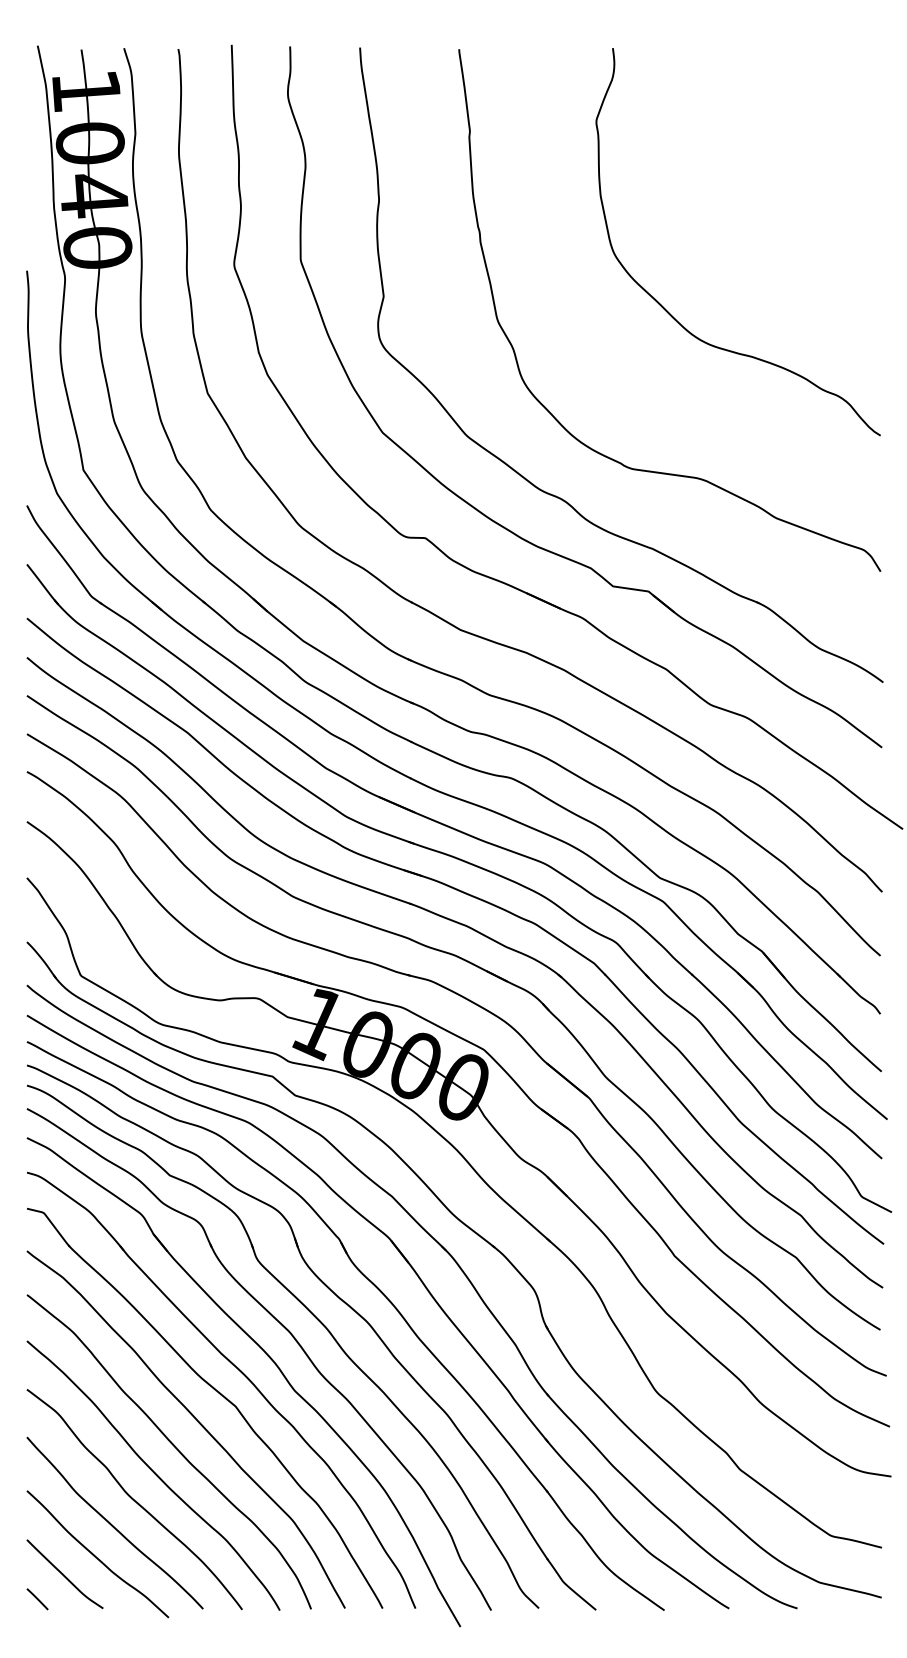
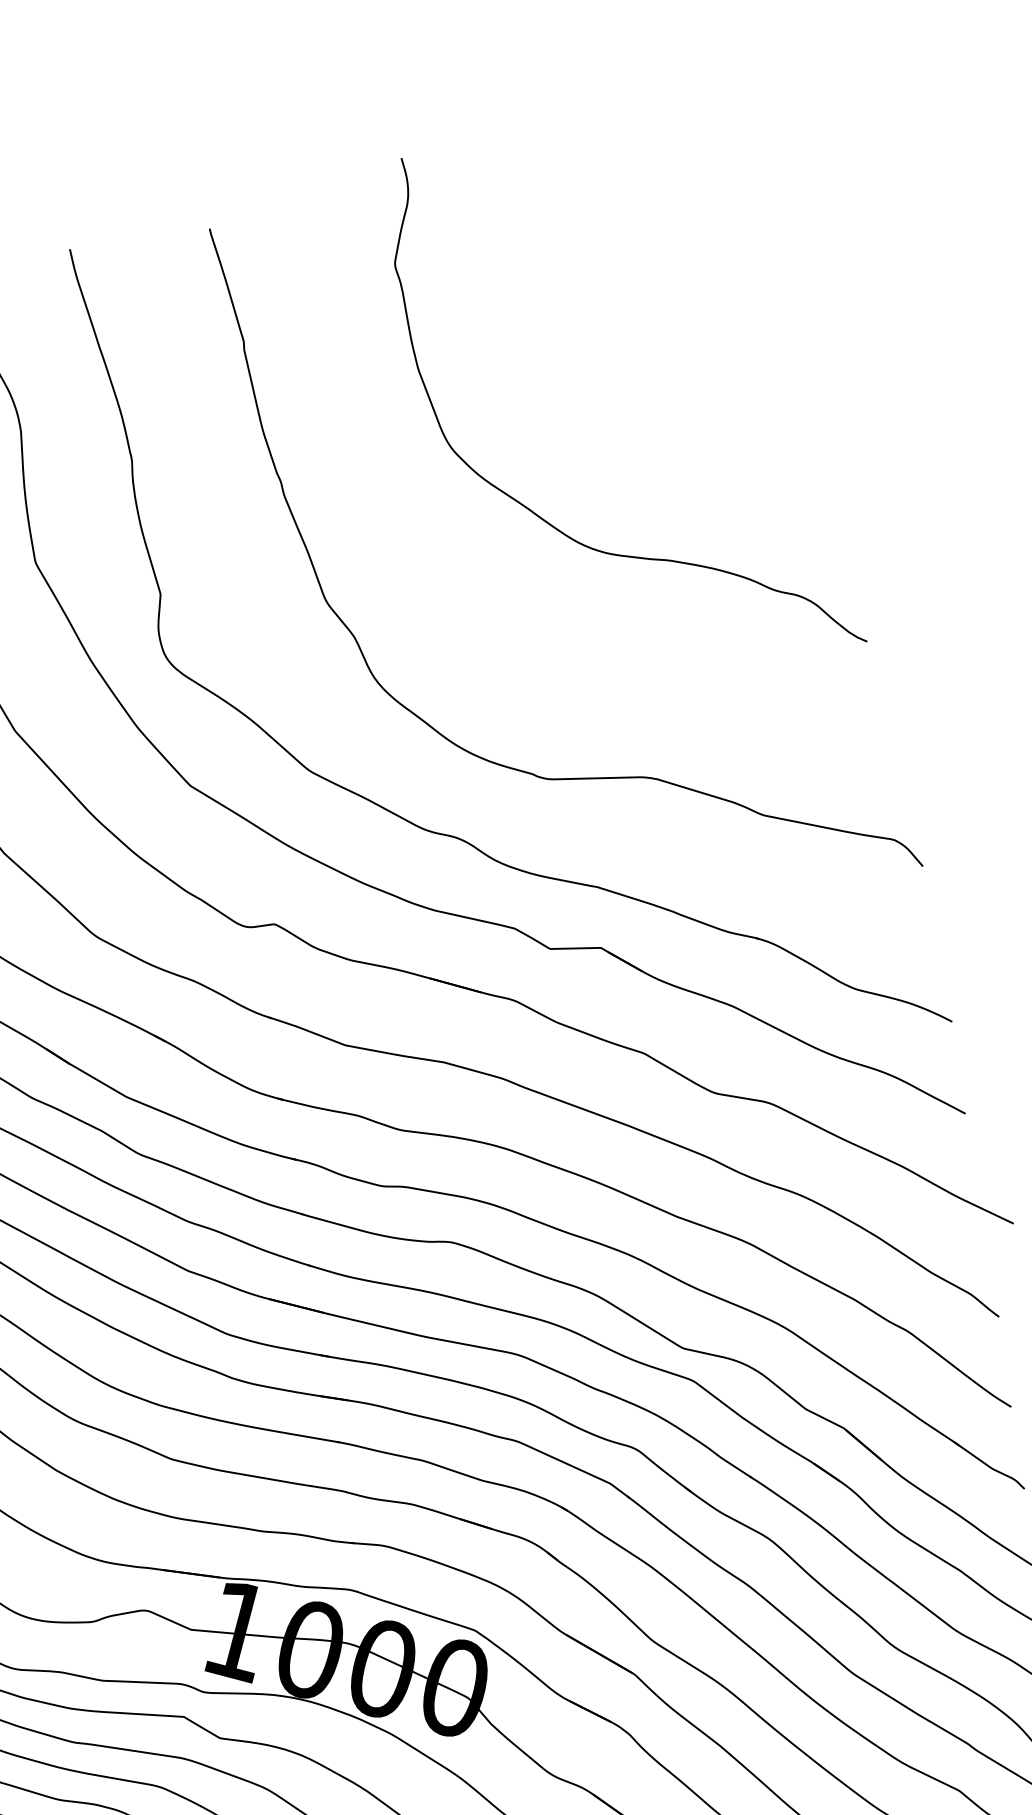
curve: (668, 311) -> (540, 515), moved

